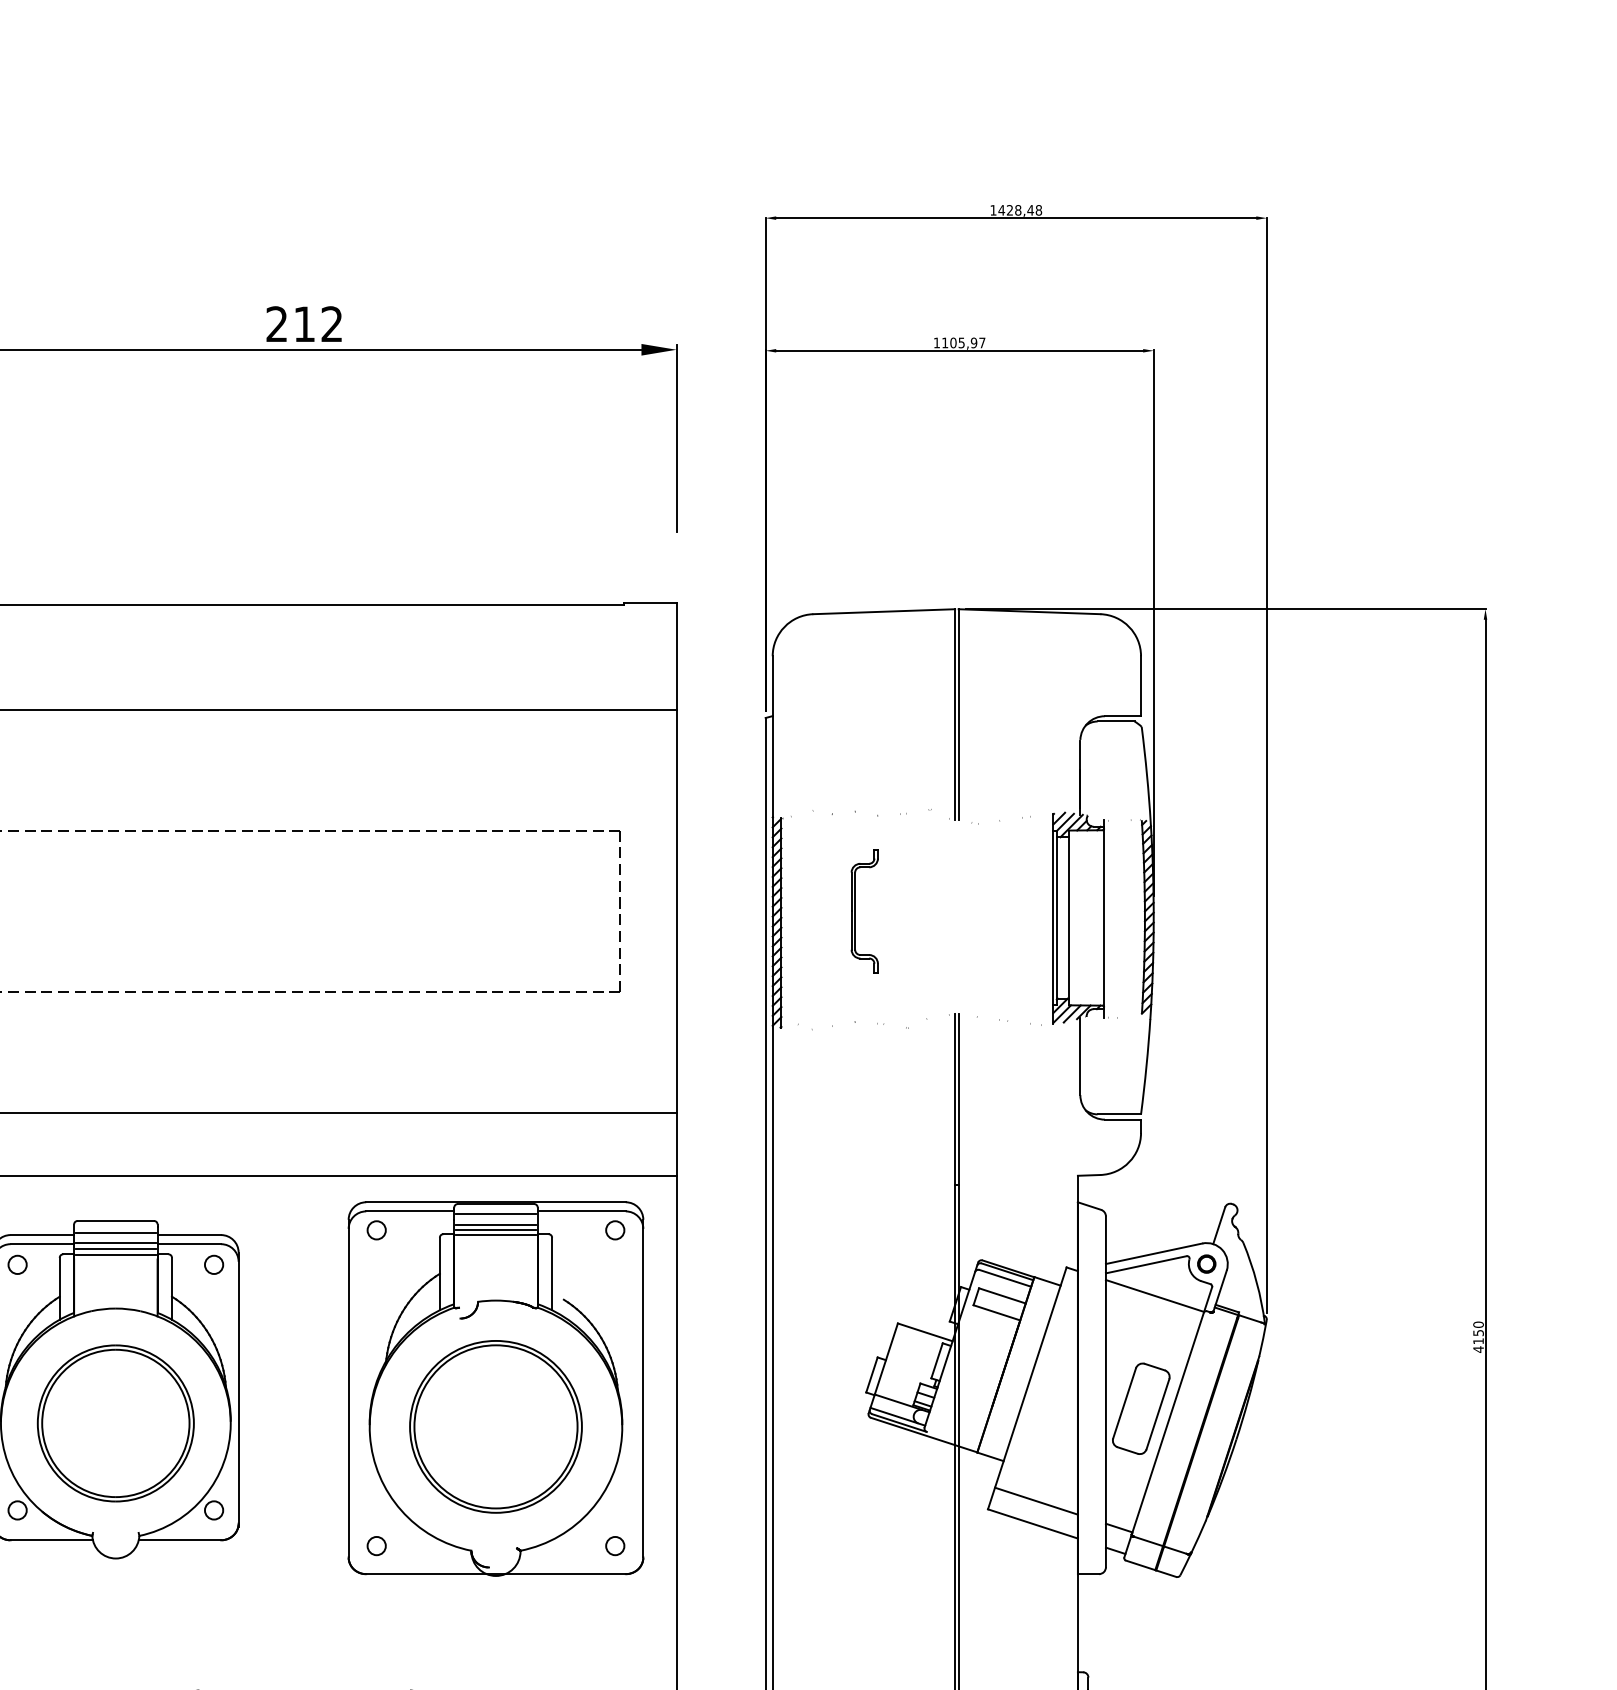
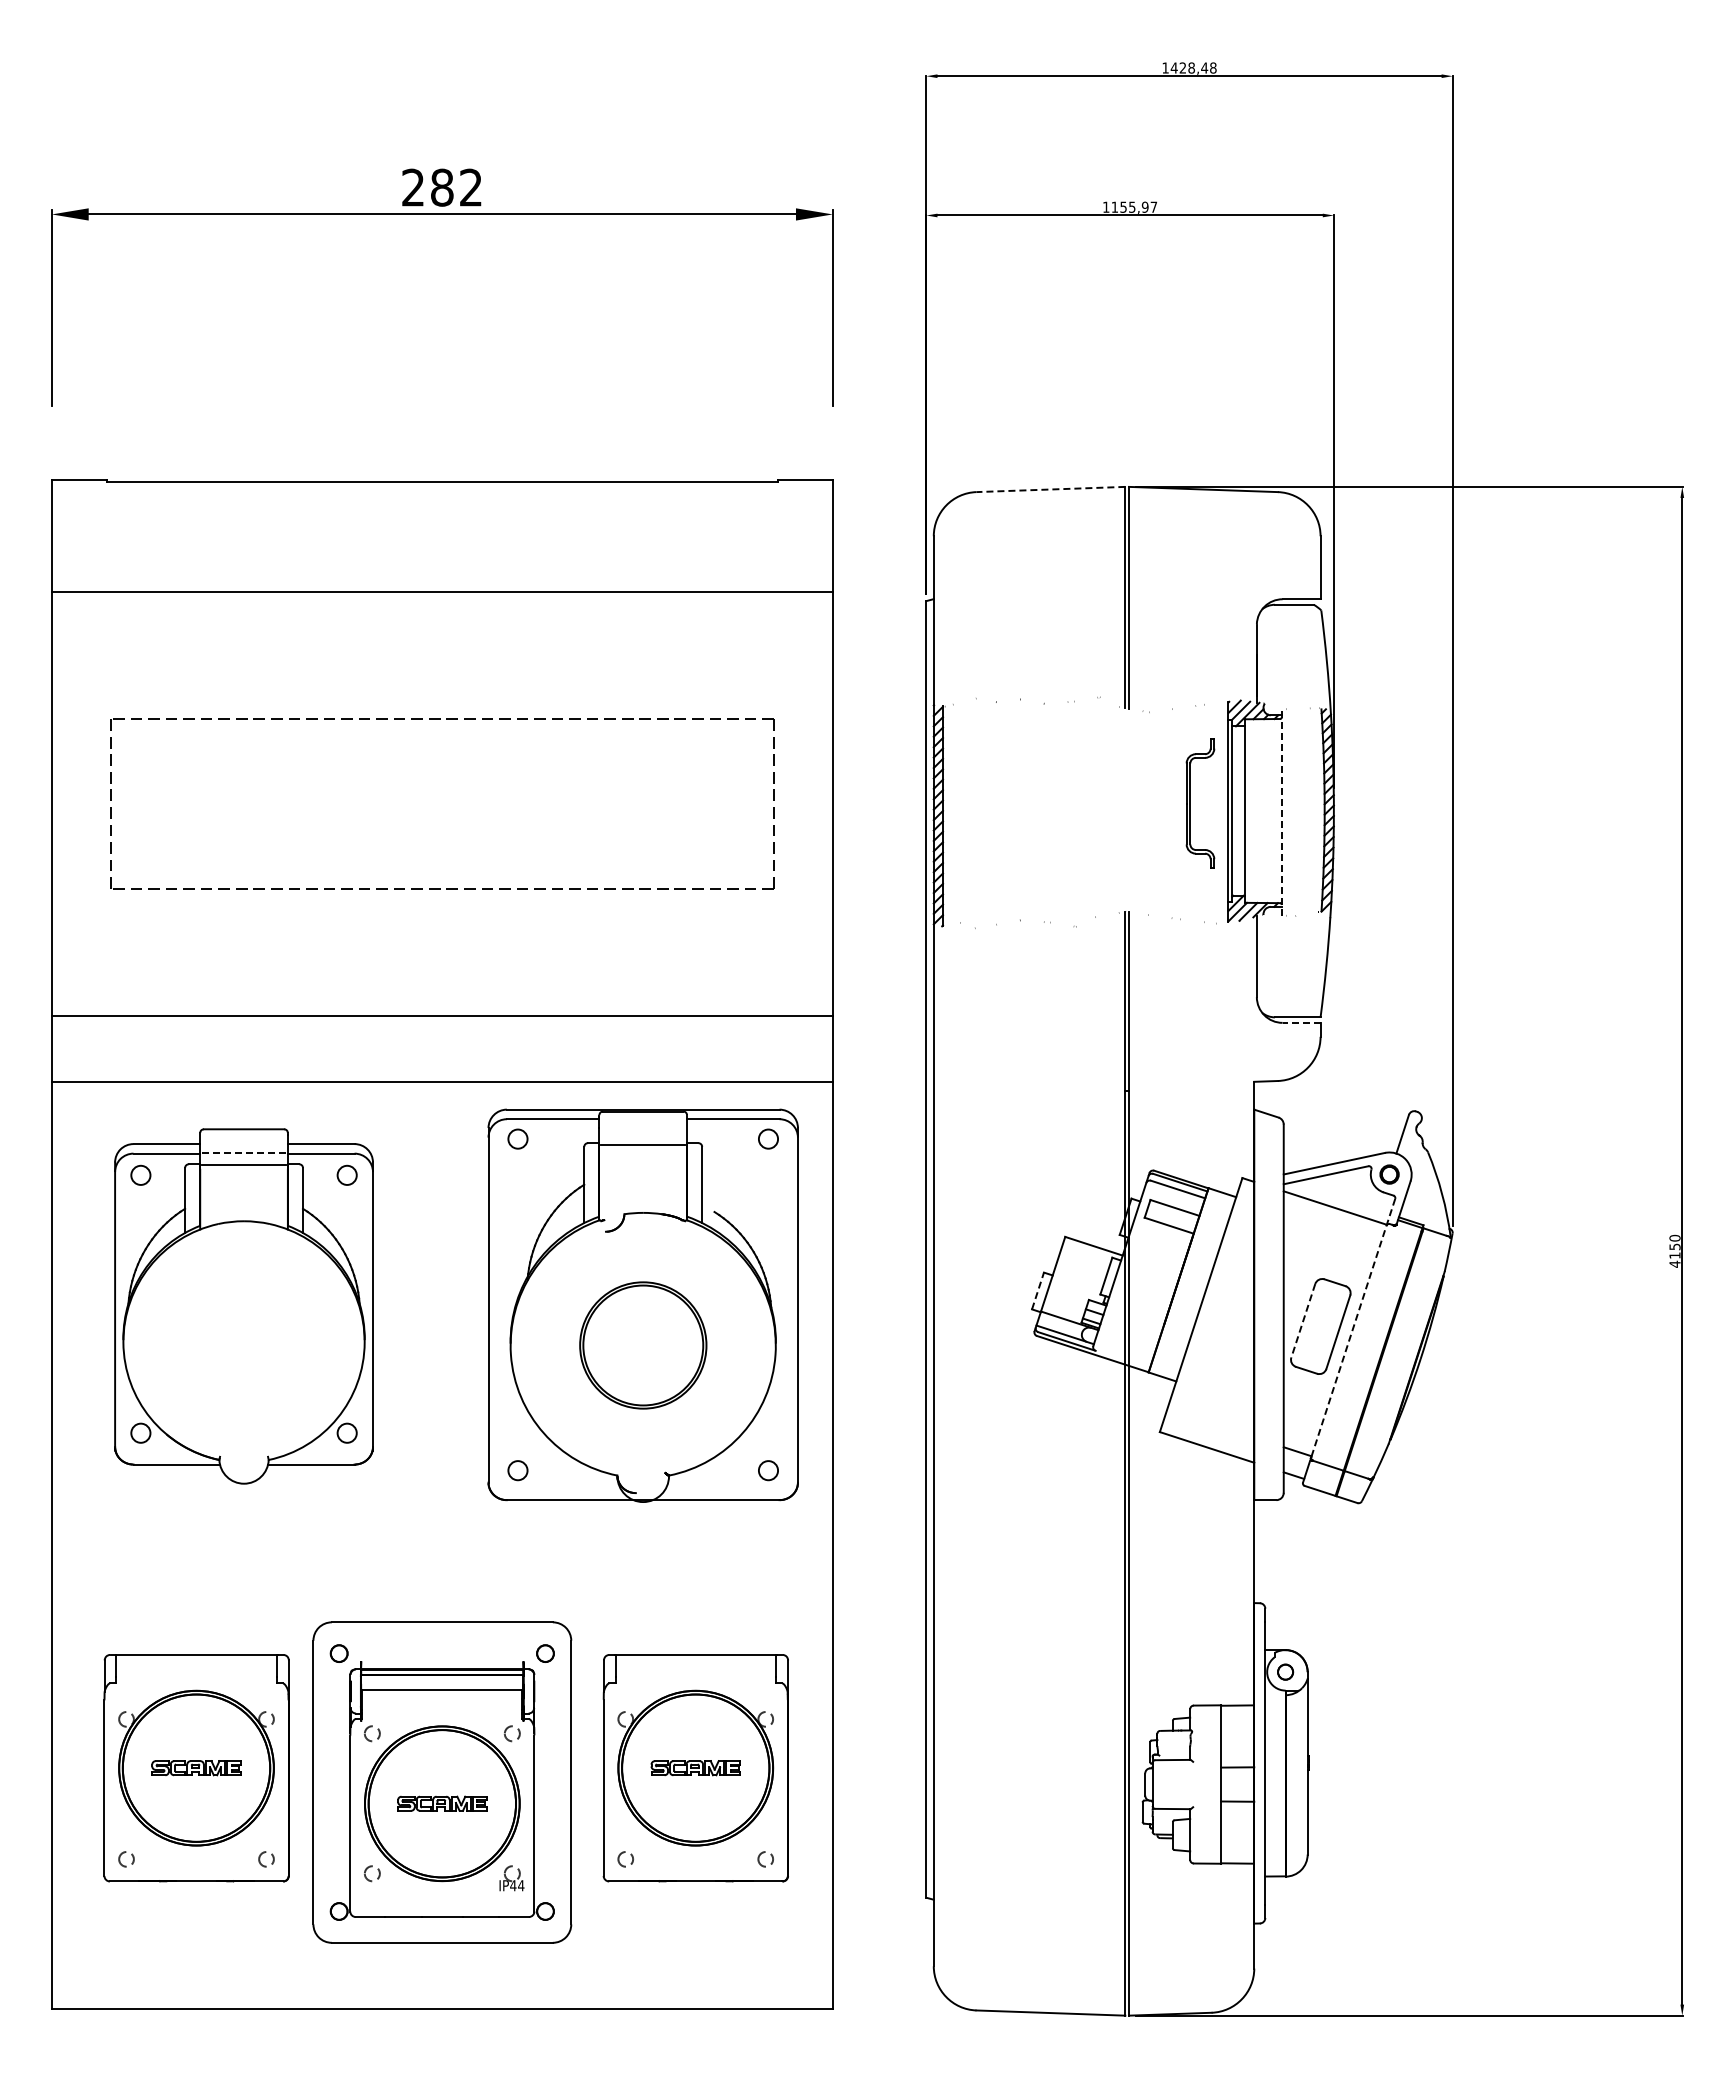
text: (304, 324) -> (442, 187), 212 -> 282
text: (953, 342) -> (1123, 206), 1105,97 -> 1155,97
line: (883, 611) -> (1050, 489), solid -> dashed
part: (855, 910) -> (1190, 803), moved
line: (1103, 918) -> (1281, 811), solid -> dashed
line: (1122, 1119) -> (1301, 1022), solid -> dashed
line: (496, 1214) -> (643, 1122), removed
line: (496, 1224) -> (643, 1133), removed
line: (496, 1230) -> (643, 1139), removed
line: (116, 1232) -> (244, 1141), removed
line: (116, 1243) -> (244, 1152), solid -> dashed
line: (116, 1248) -> (244, 1158), removed
line: (872, 1374) -> (1038, 1290), solid -> dashed
line: (1124, 1403) -> (1303, 1320), solid -> dashed
line: (1171, 1411) -> (1352, 1329), solid -> dashed
part: (115, 1423) -> (243, 1341), removed
part: (496, 1426) -> (643, 1345), size x0.7
line: (1036, 1501) -> (1210, 1423), removed

